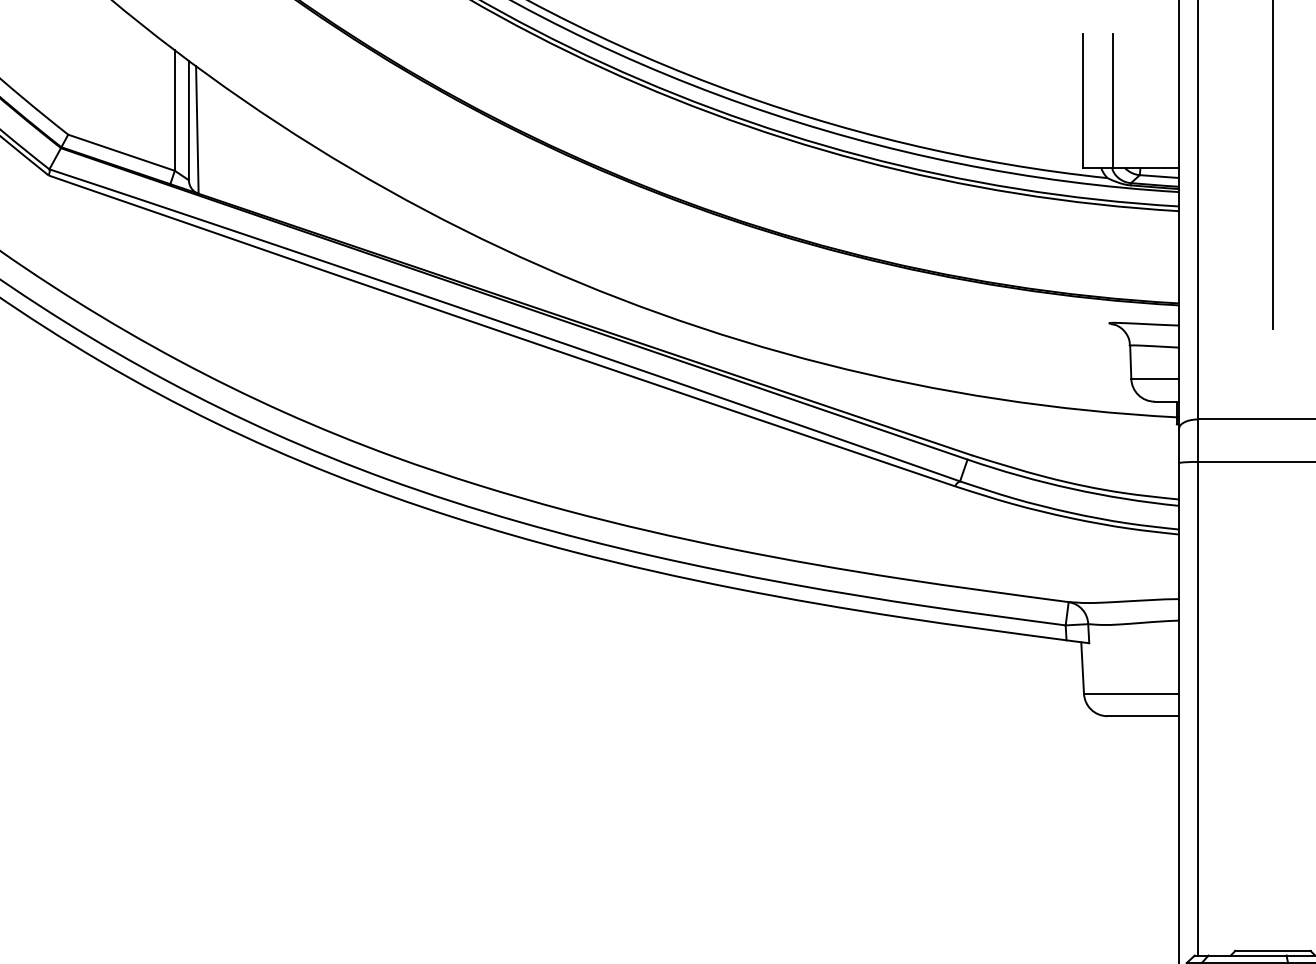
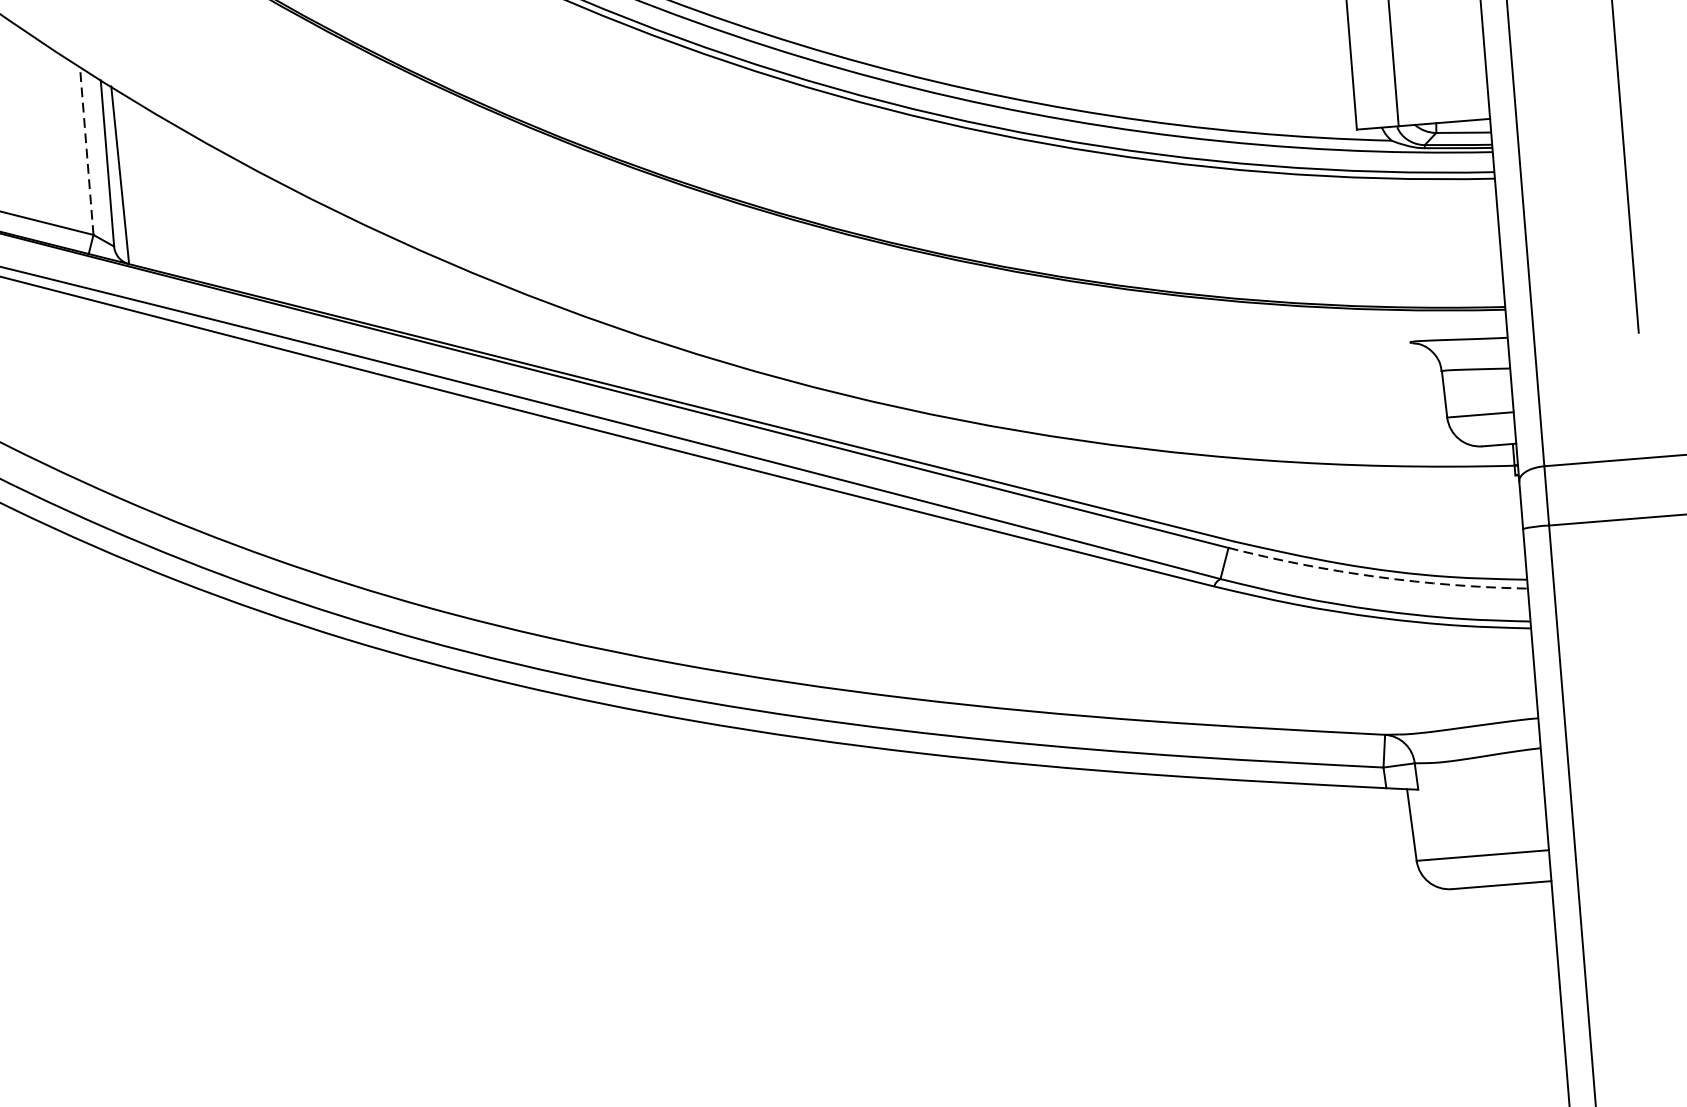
line: (174, 110) -> (86, 151), solid -> dashed
arc: (1072, 488) -> (1377, 576), solid -> dashed

